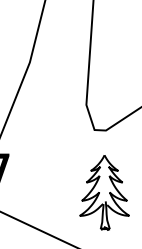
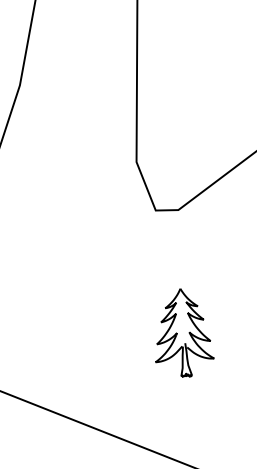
part: (104, 192) -> (183, 332), size x0.6

